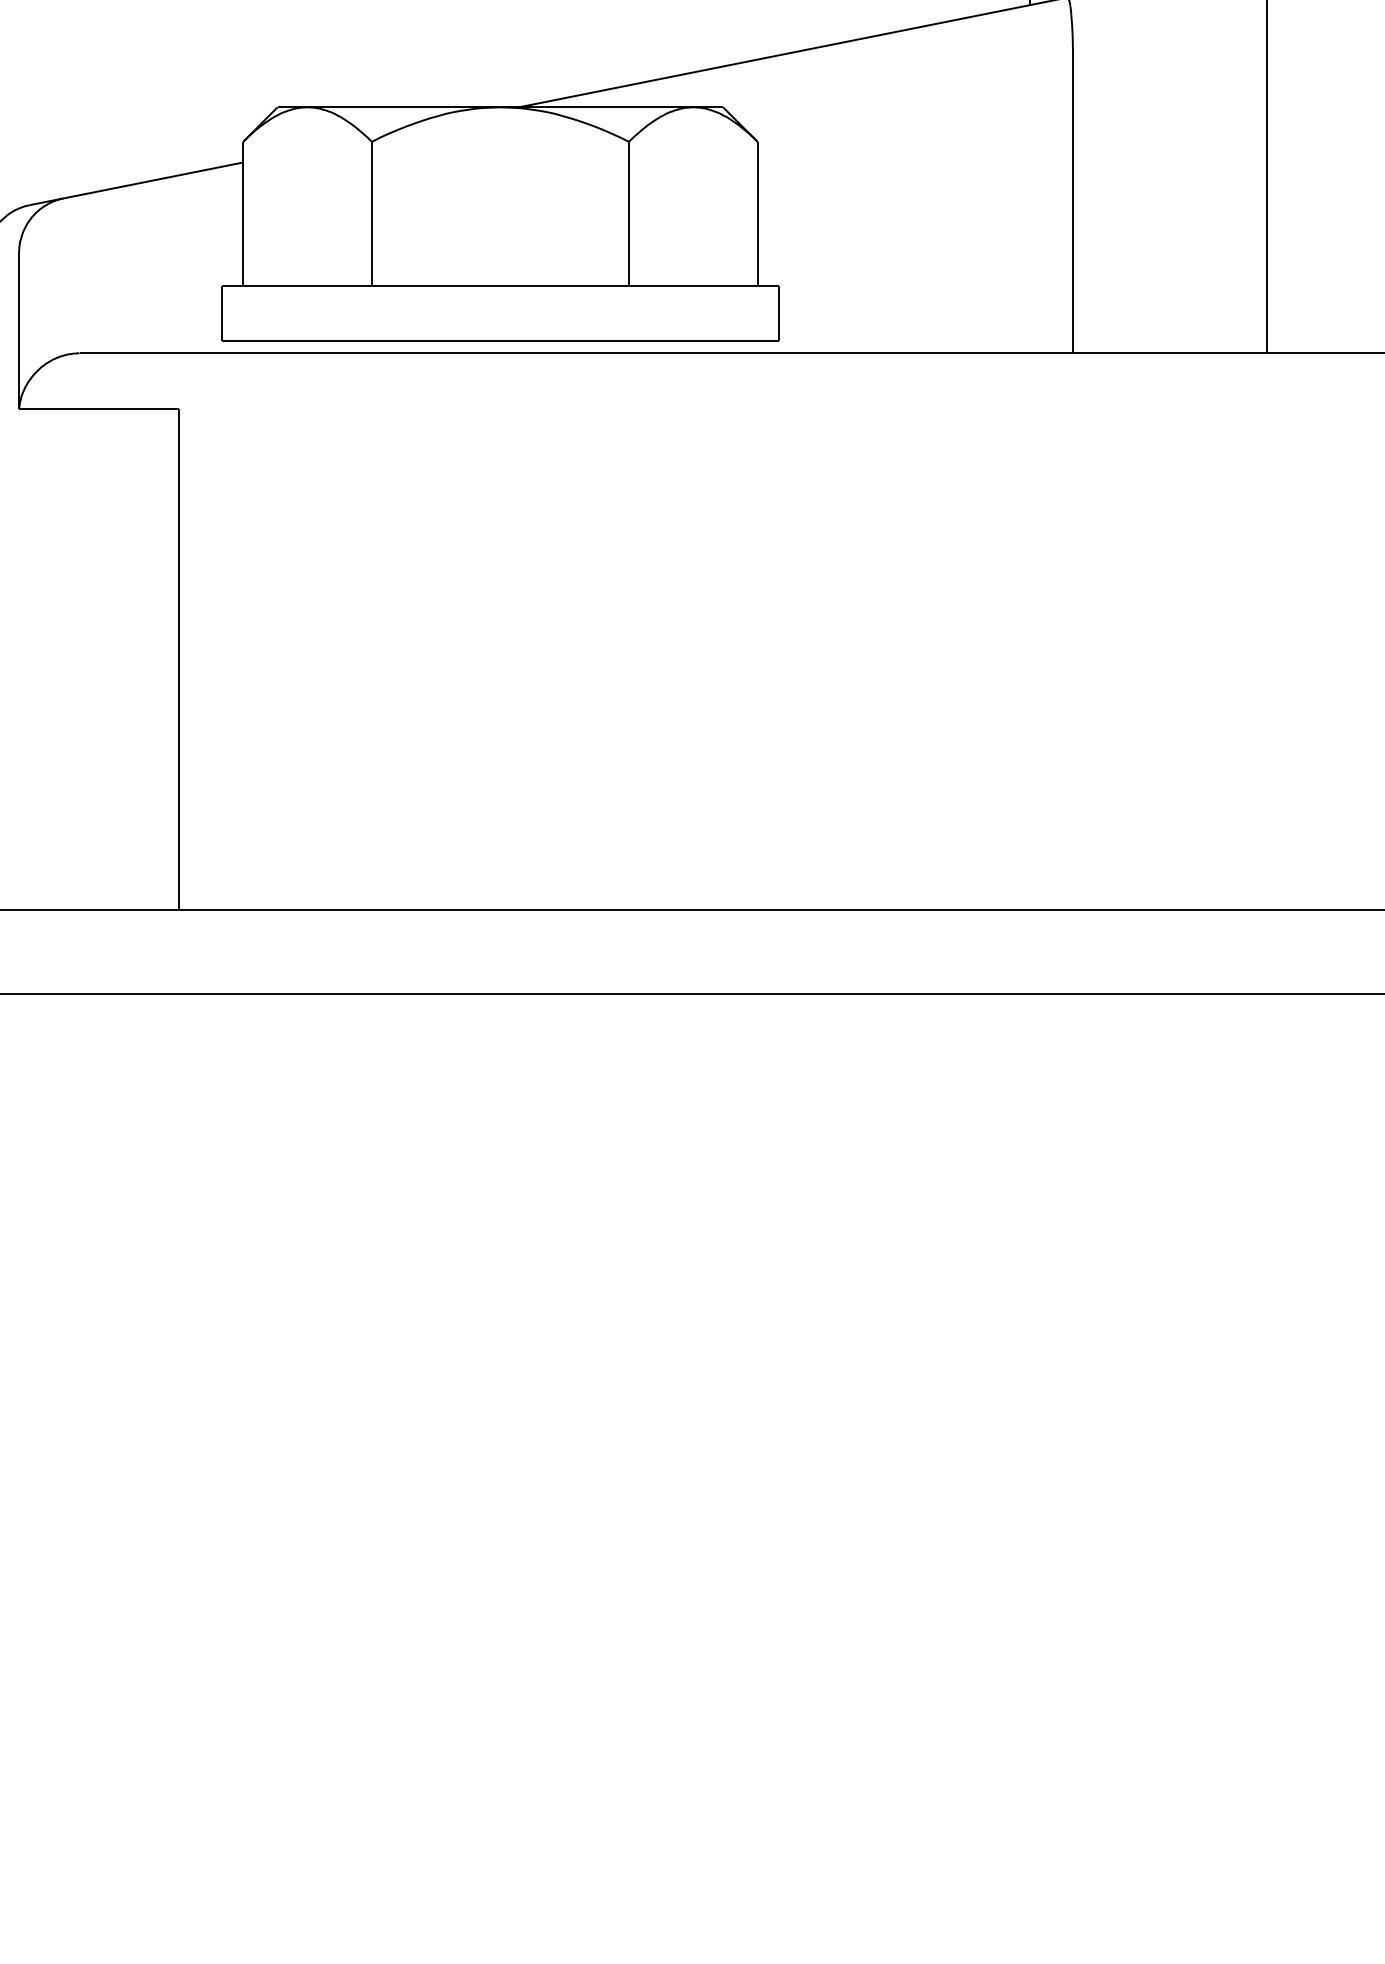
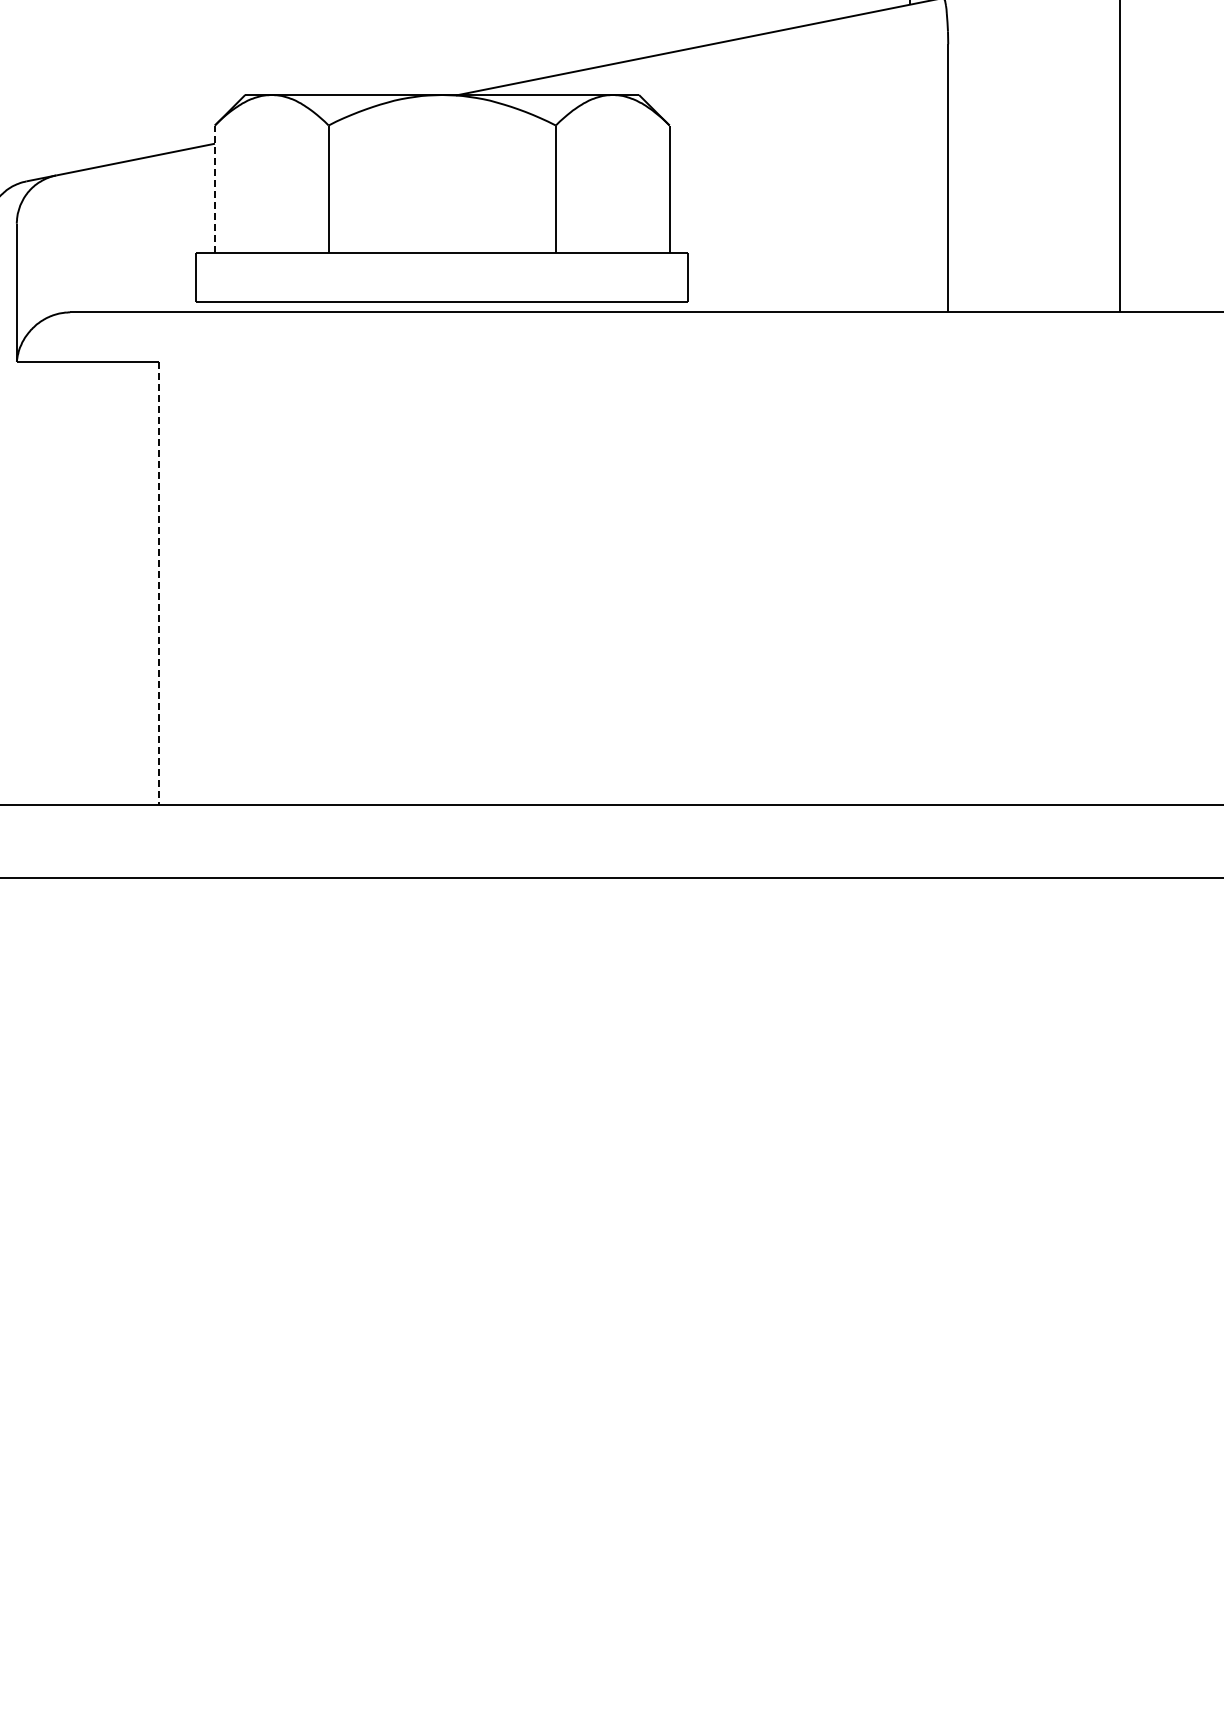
line: (242, 214) -> (214, 189), solid -> dashed
line: (179, 660) -> (158, 583), solid -> dashed

